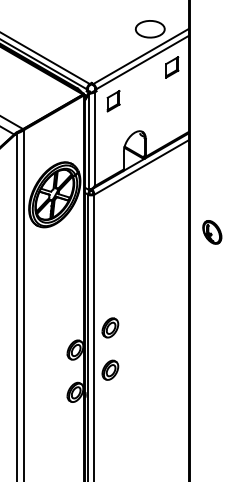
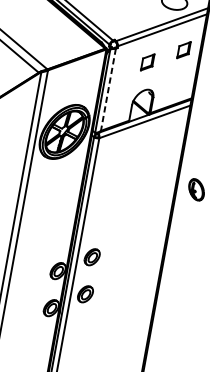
part: (172, 67) -> (184, 50), moved
part: (113, 101) -> (147, 62), moved
line: (94, 139) -> (108, 89), solid -> dashed

